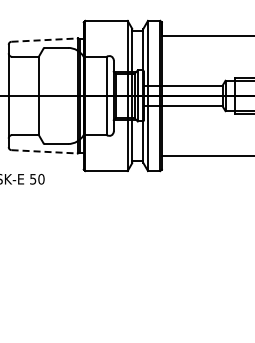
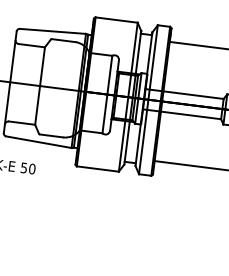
line: (45, 40) -> (53, 31), dashed -> solid
line: (45, 151) -> (39, 141), dashed -> solid

